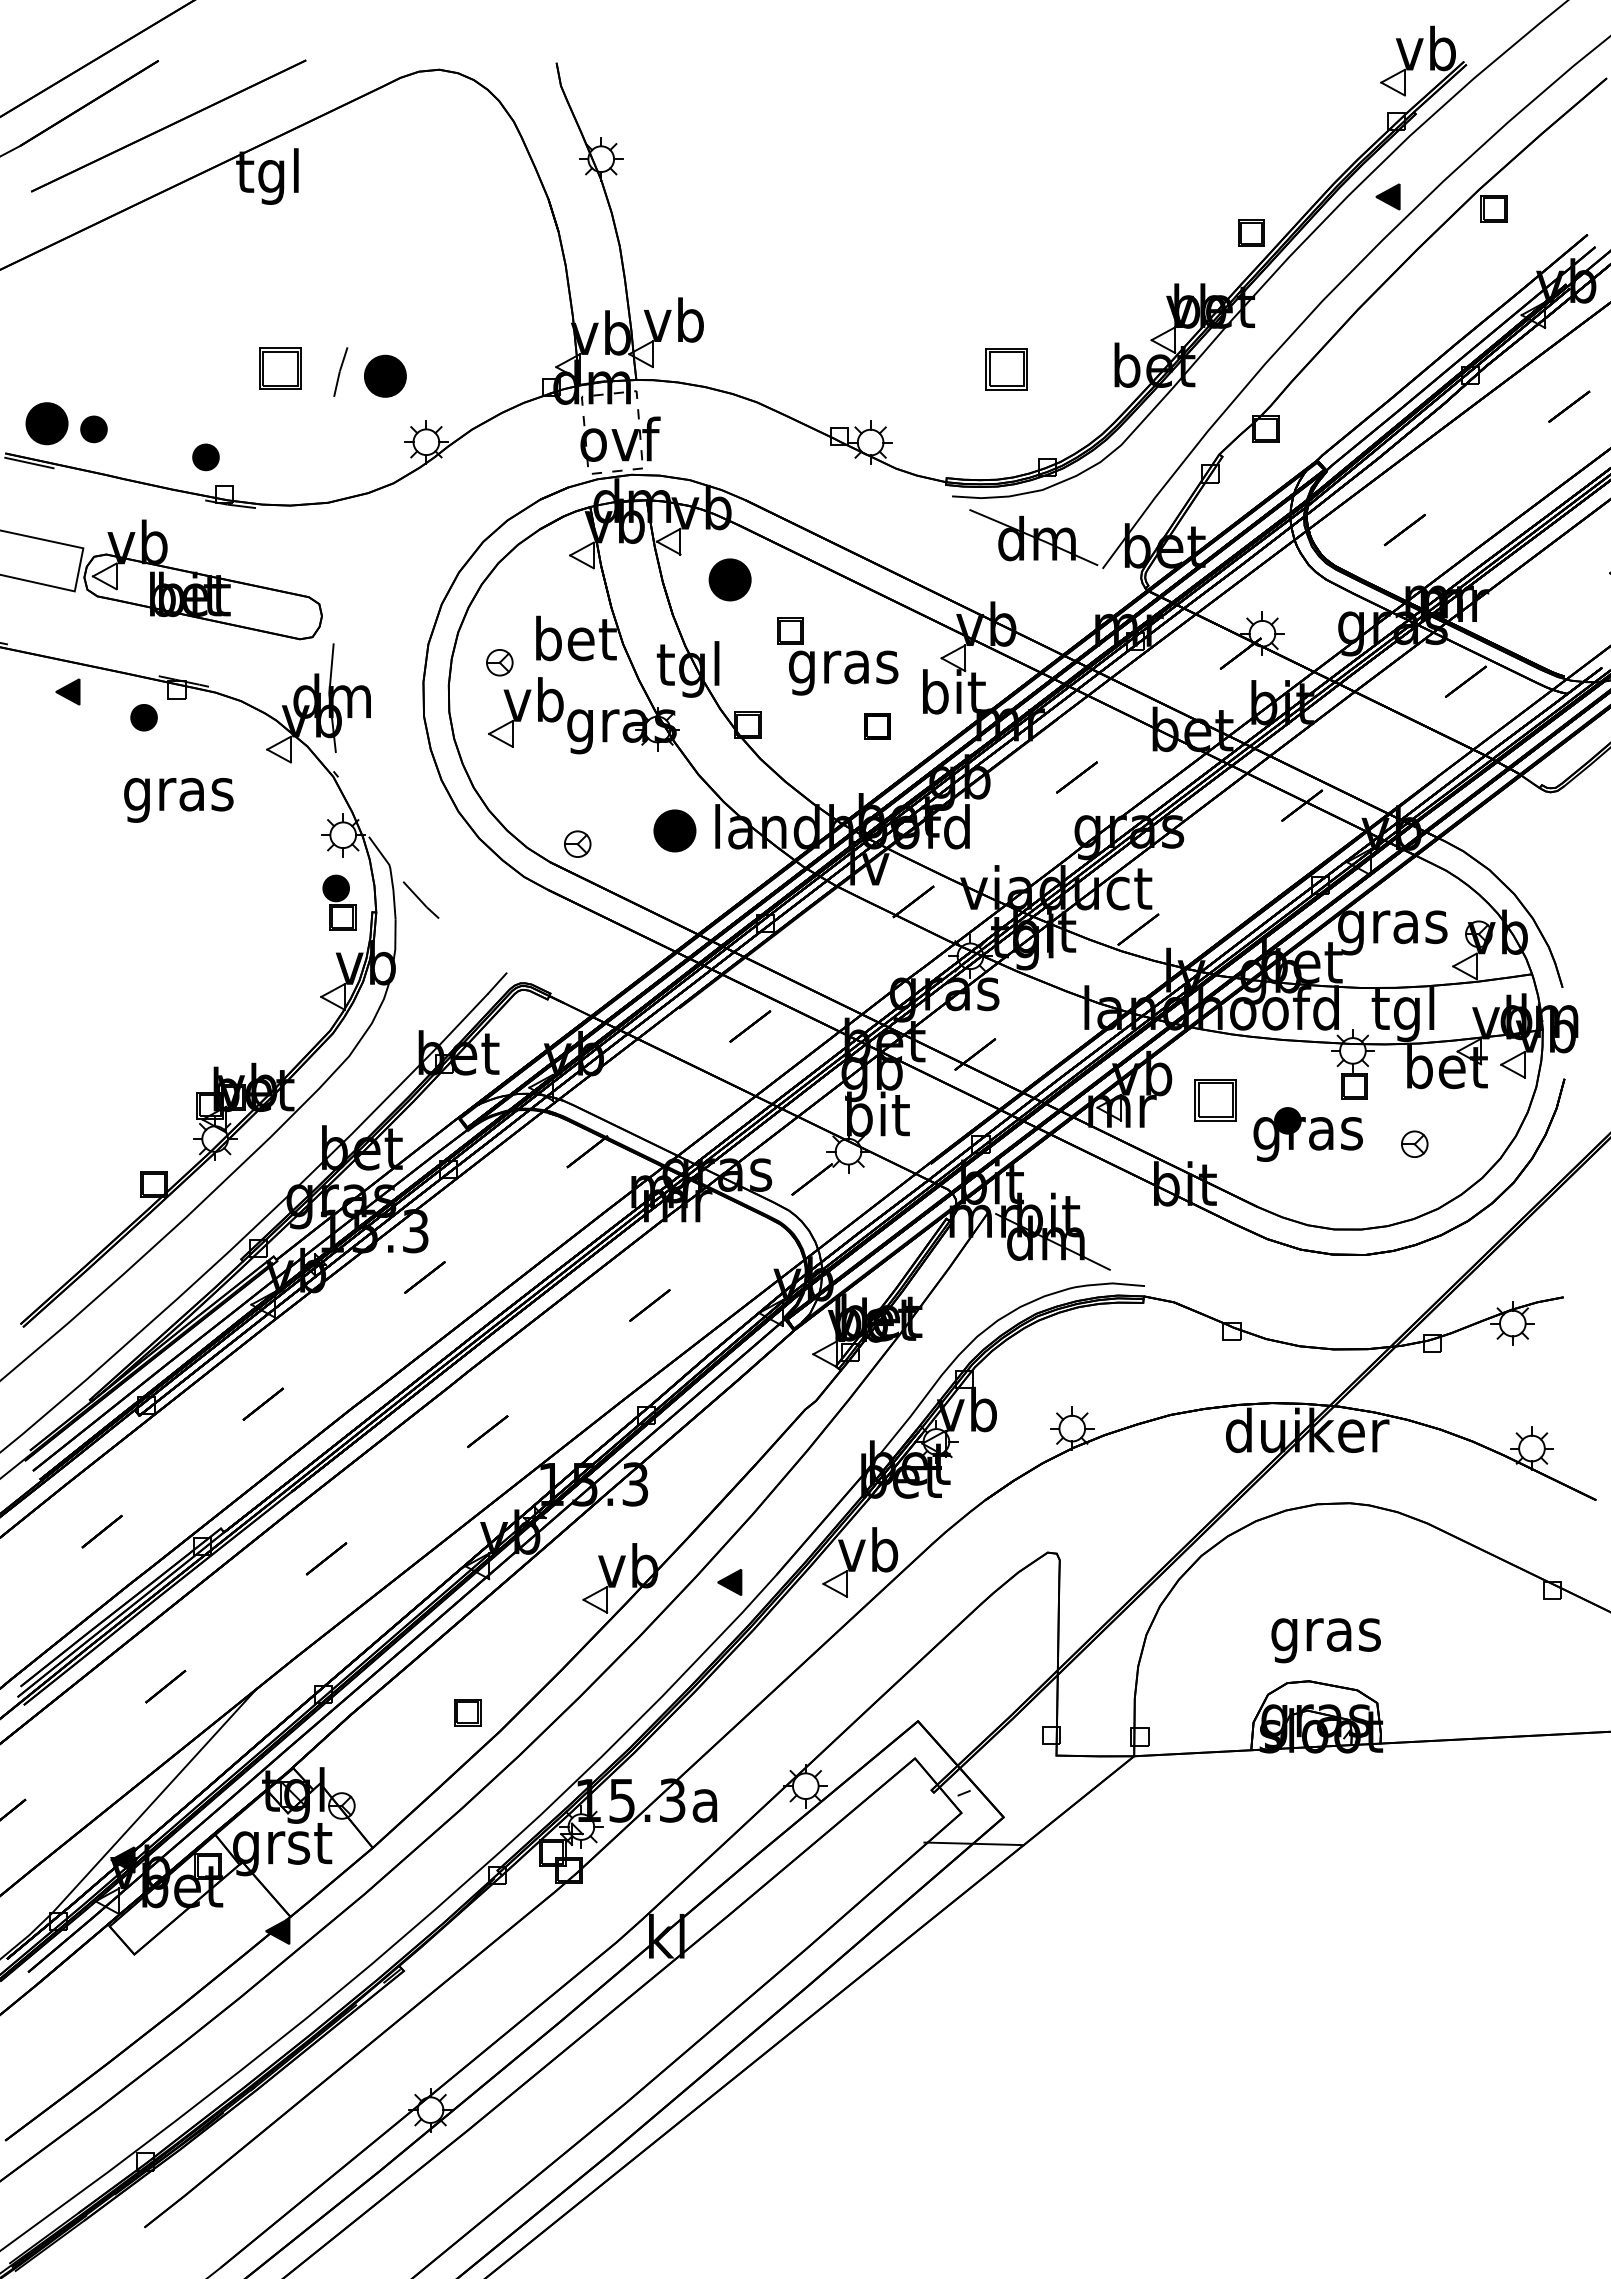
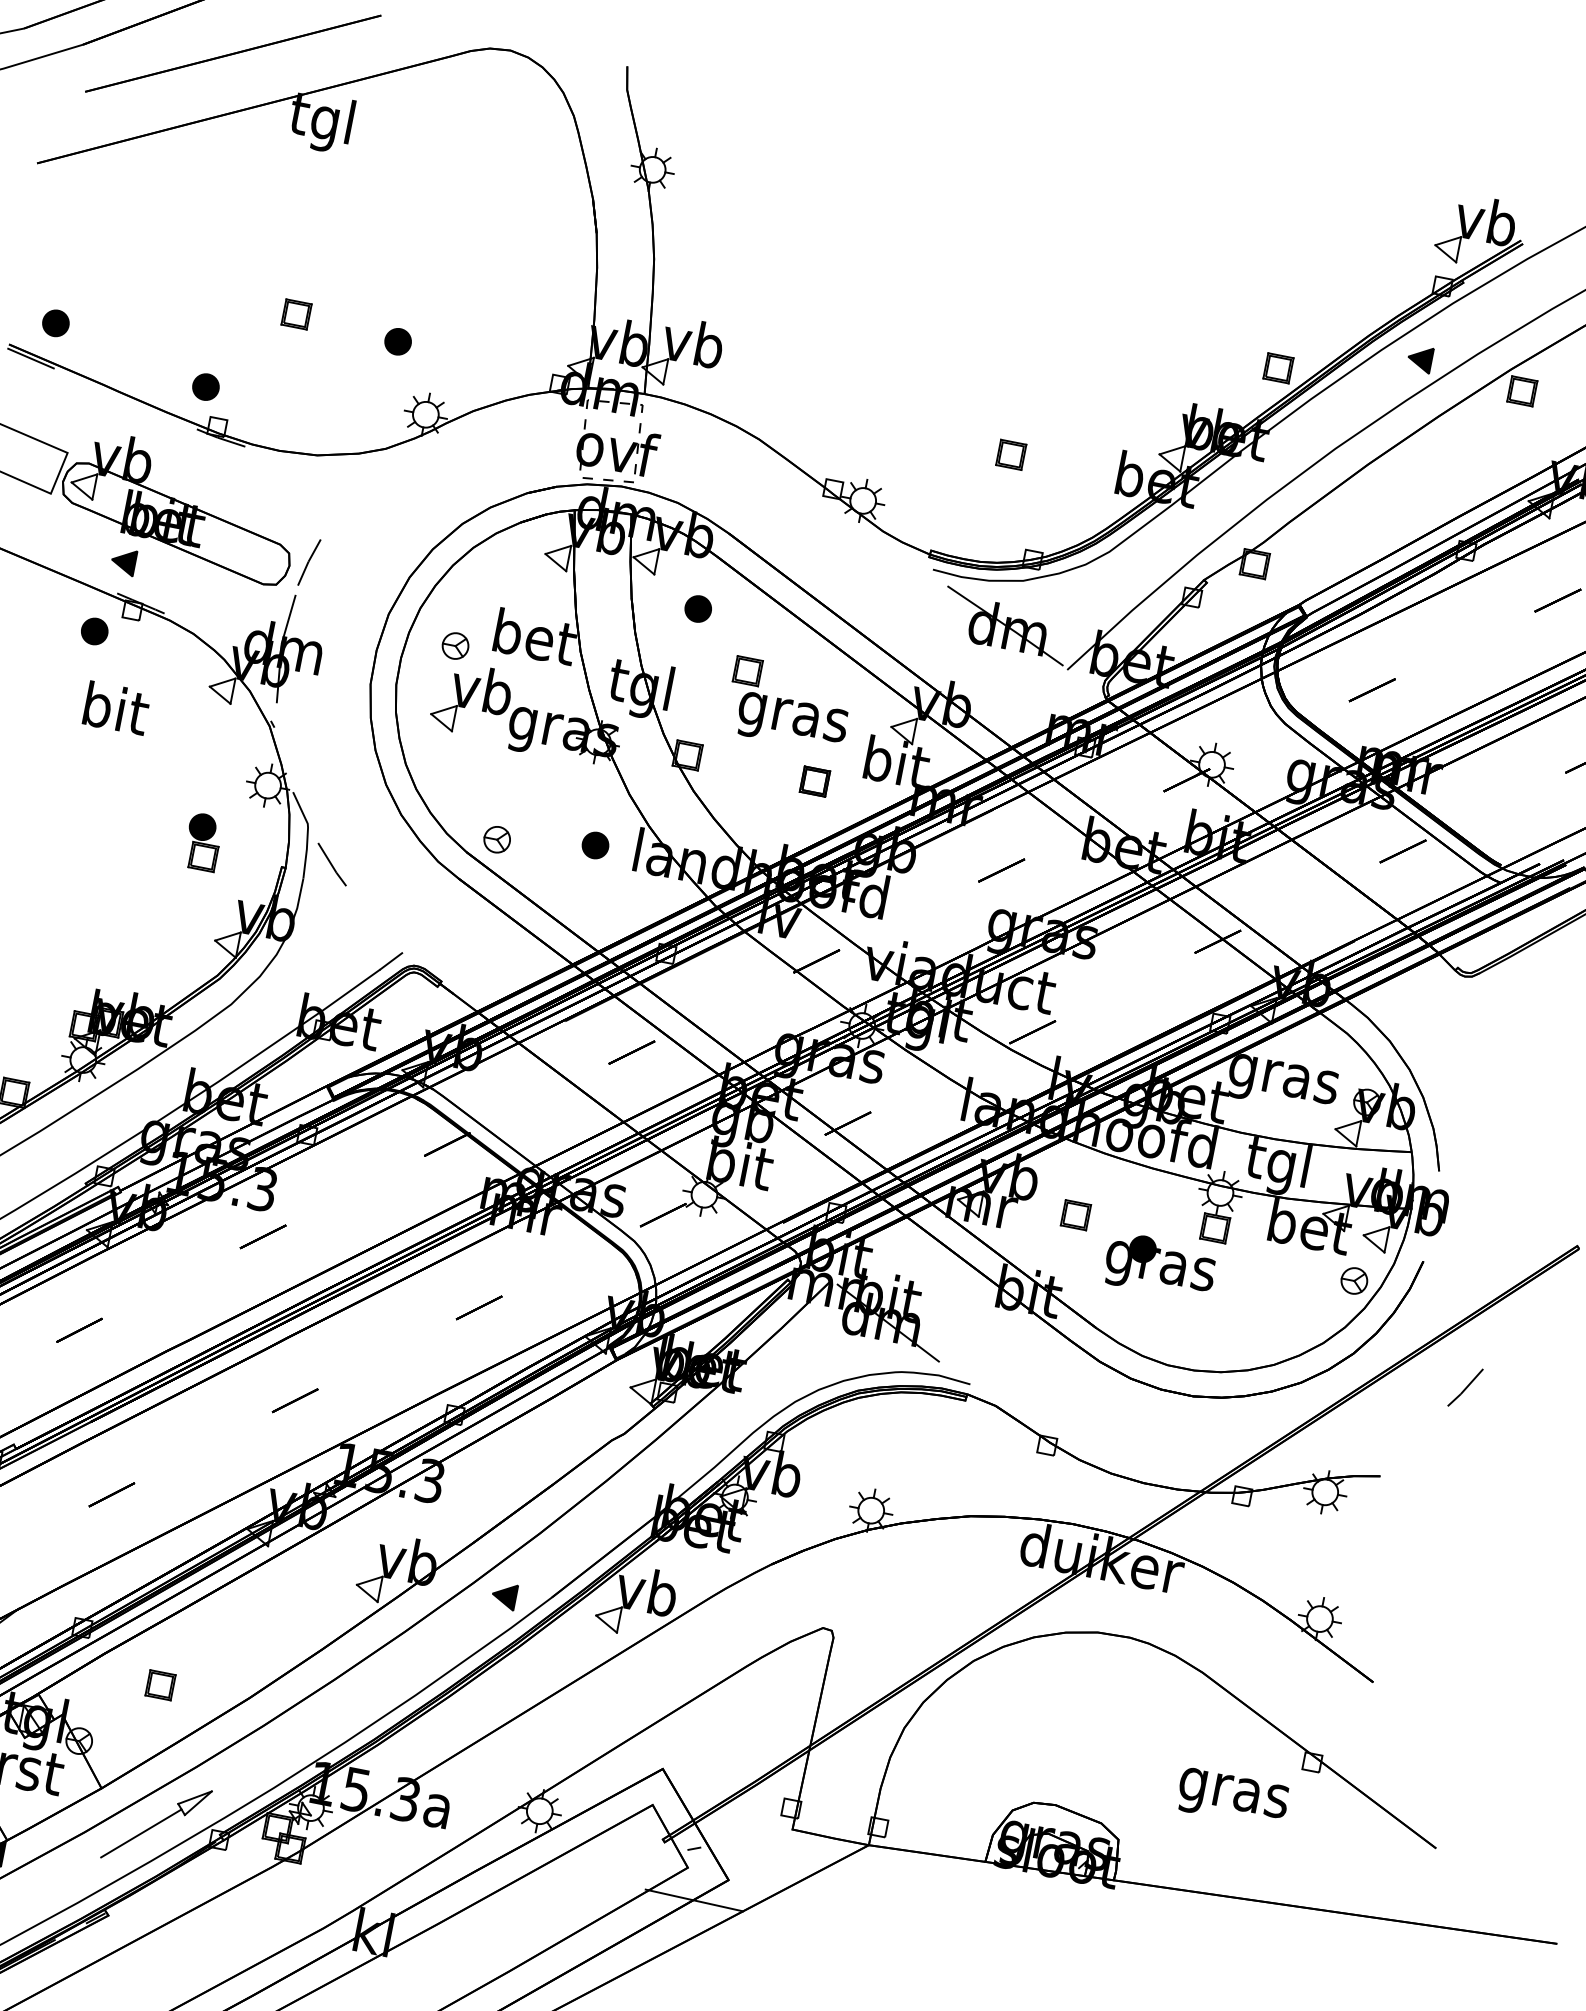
part: (280, 368) -> (296, 314), size x0.62
part: (1006, 368) -> (1011, 454), size x0.62
curve: (340, 371) -> (309, 561), moved
part: (384, 375) -> (397, 340), size x0.62
part: (46, 423) -> (55, 322), size x0.62
part: (93, 429) -> (100, 337), removed
part: (729, 579) -> (697, 608), size x0.62
part: (67, 691) -> (123, 561), moved
text: (178, 794) -> (113, 713), gras -> bit
part: (674, 830) -> (595, 844), size x0.62
part: (339, 902) -> (203, 841), moved
part: (1215, 1100) -> (1075, 1215), size x0.62
part: (1414, 1143) -> (1354, 1280), moved
text: (1325, 1640) -> (1232, 1798), moved
part: (467, 1712) -> (160, 1684), moved
part: (433, 1872) -> (156, 1824), added

